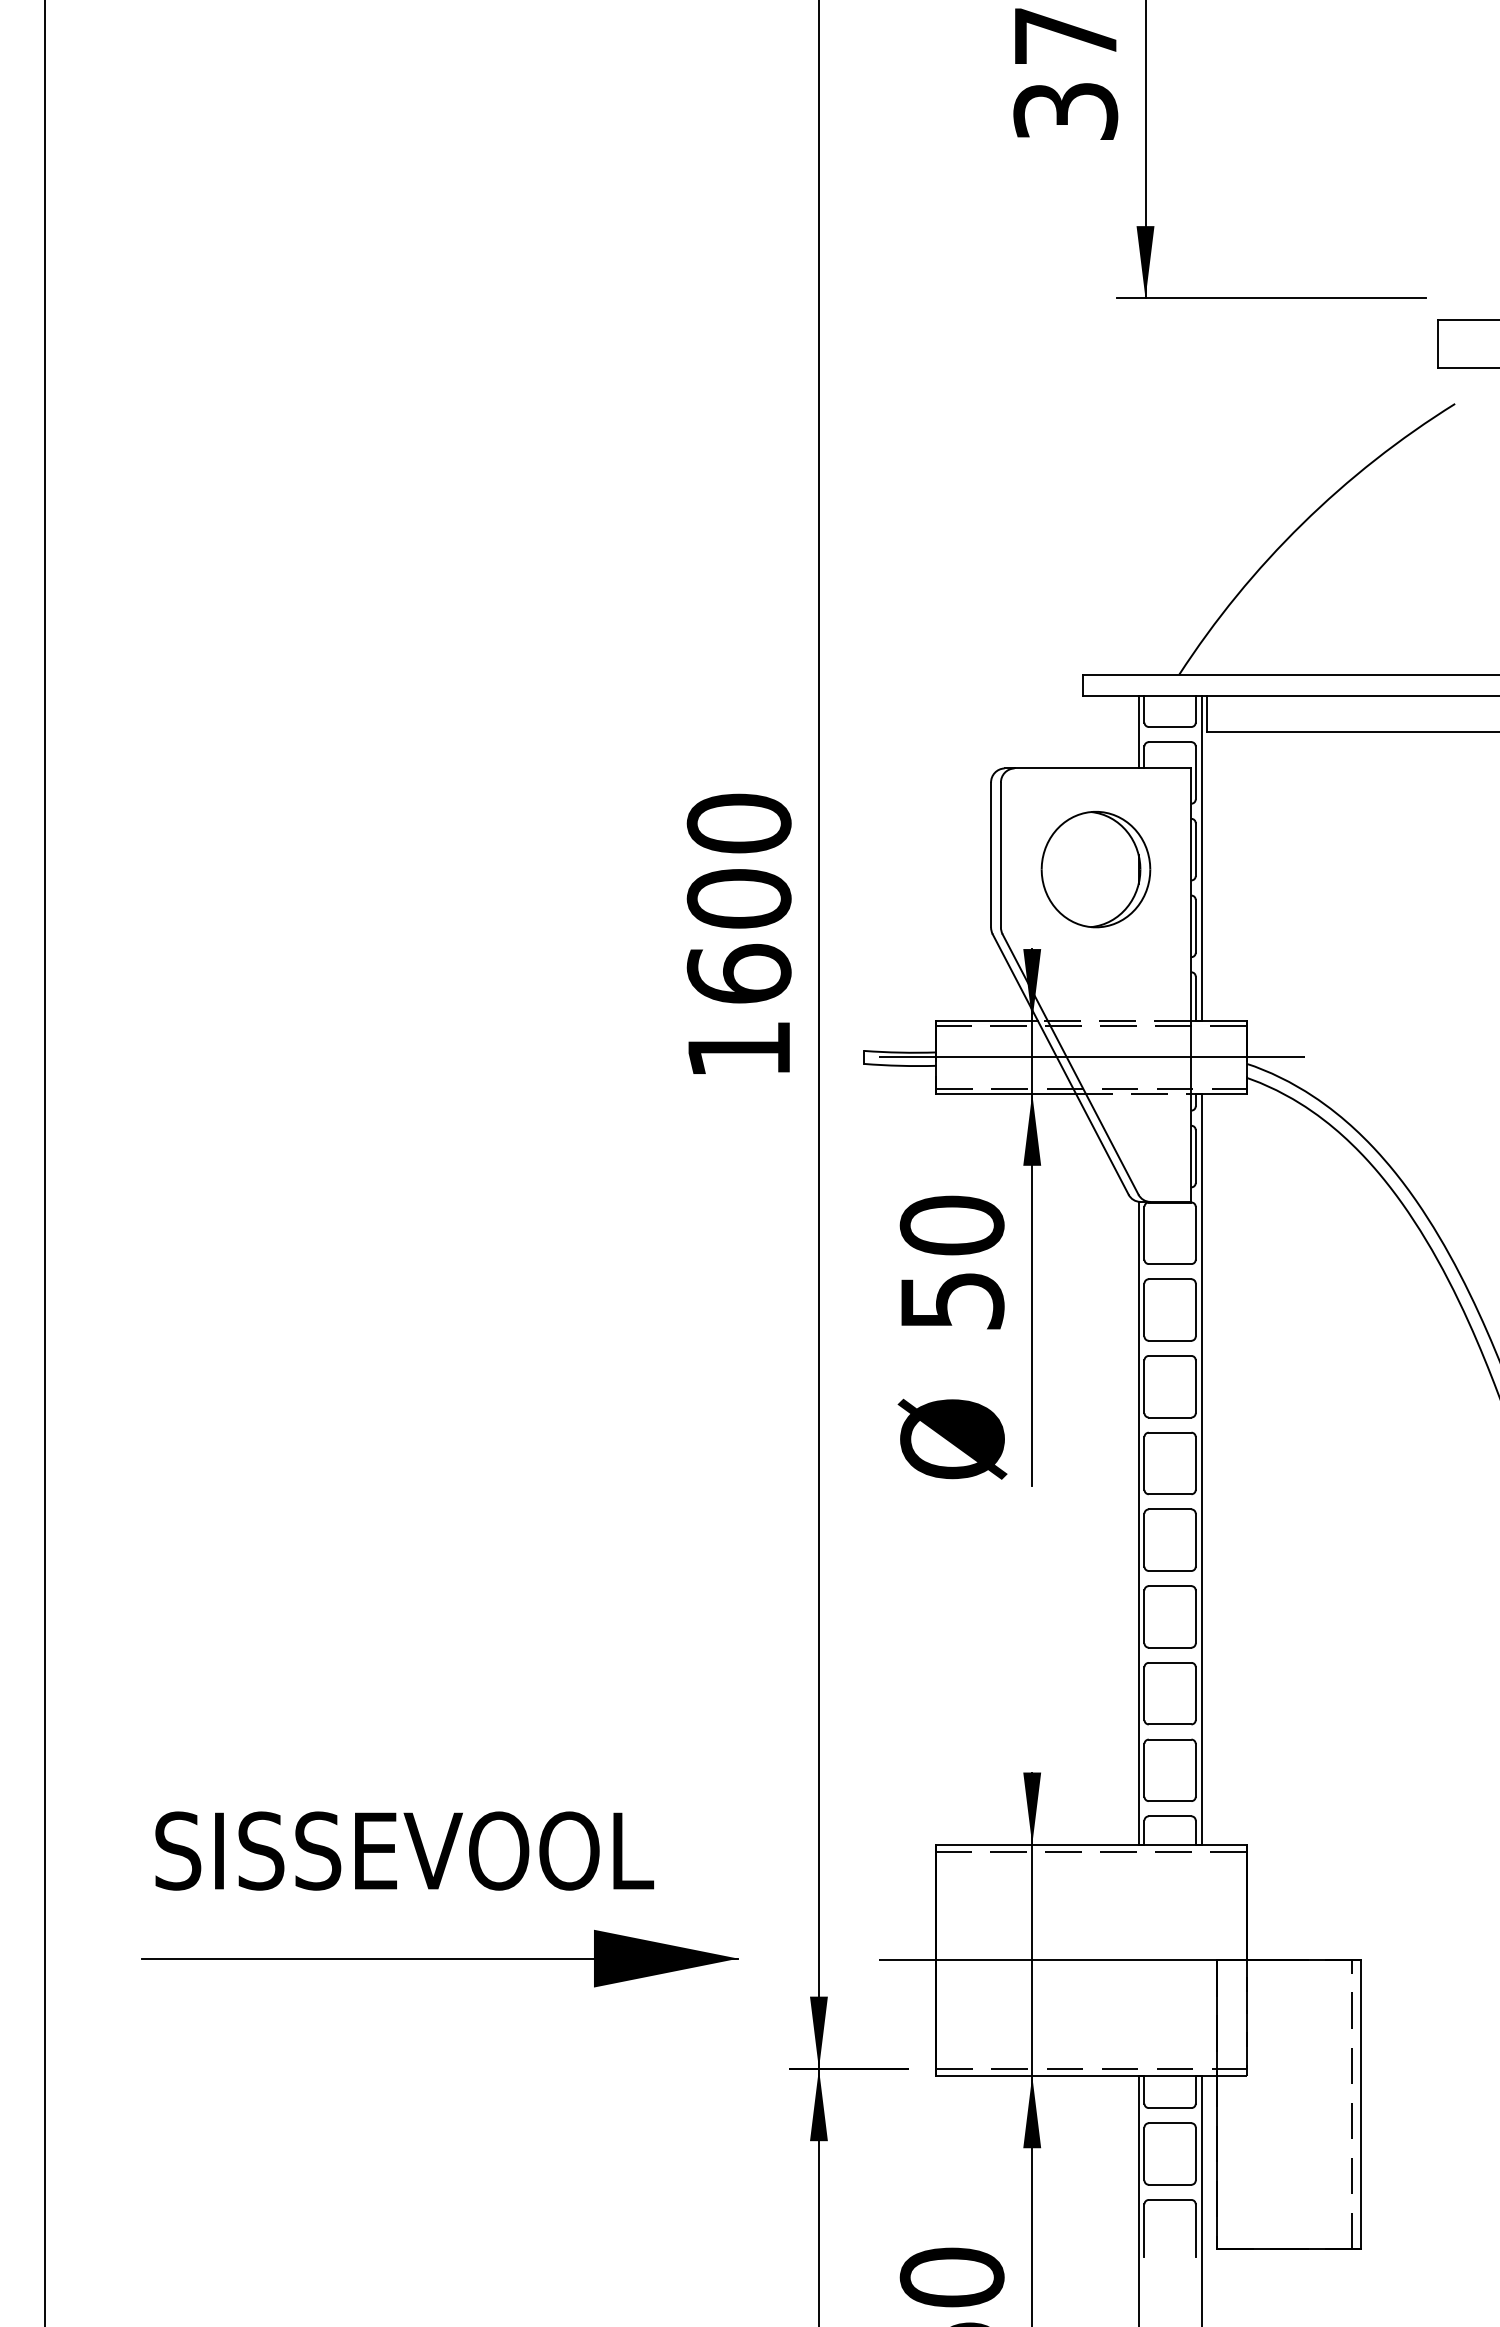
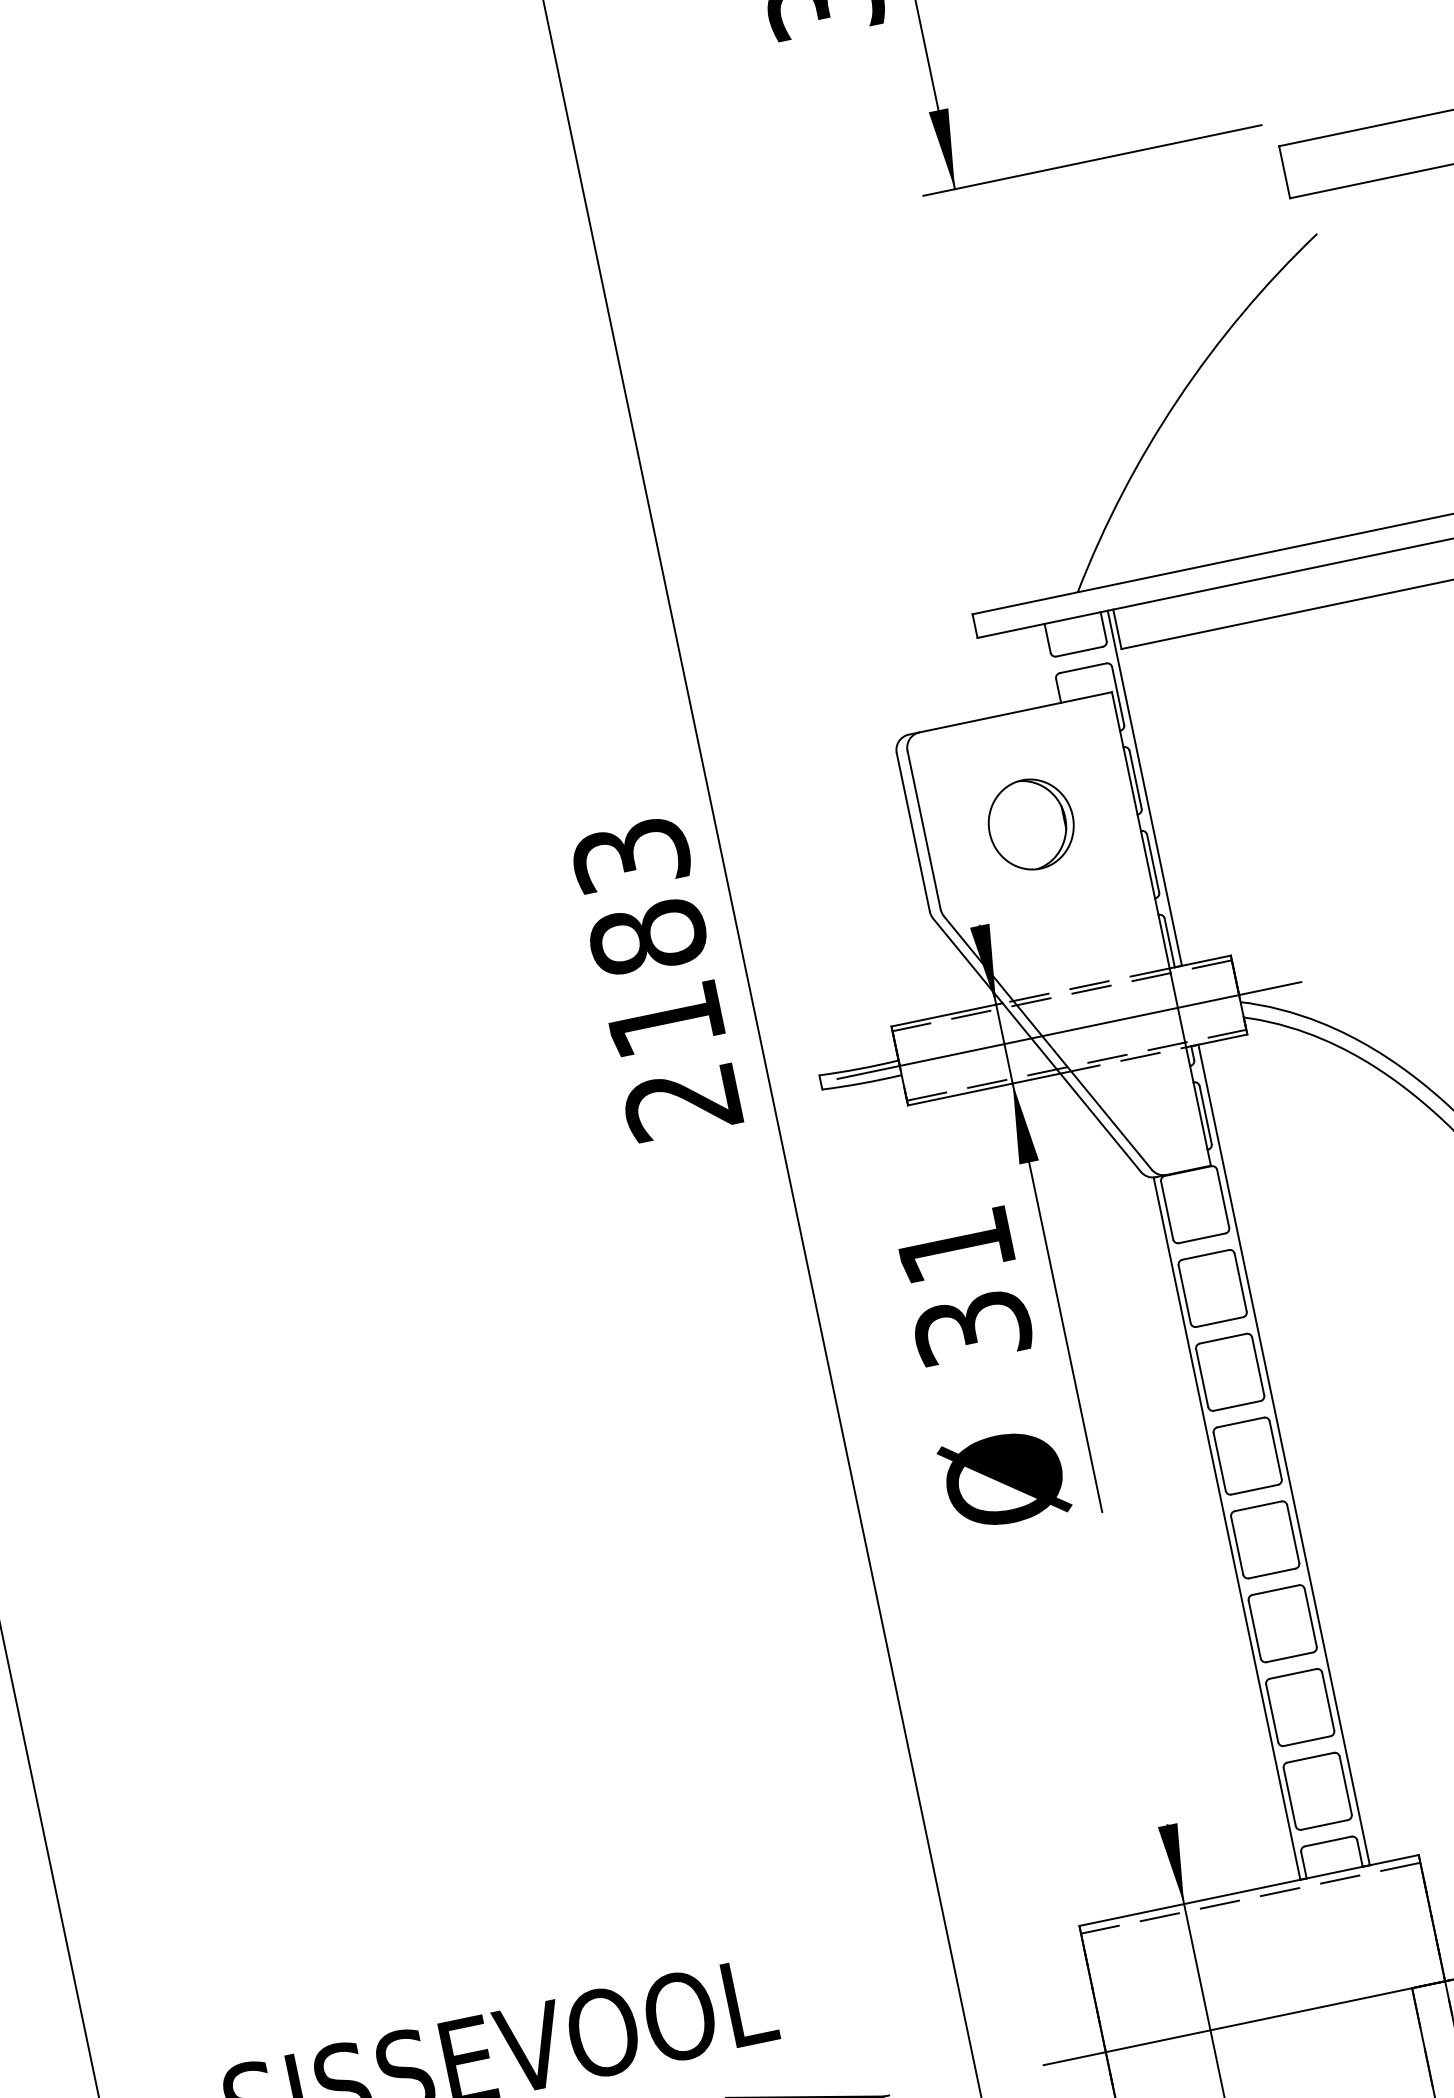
line: (1138, 732) -> (1046, 664), removed
part: (1095, 869) -> (1030, 824), size x0.7
text: (738, 935) -> (655, 977), 1600 -> 2183
text: (951, 1262) -> (963, 1286), 50 -> 31

